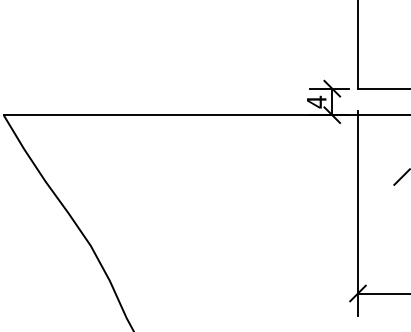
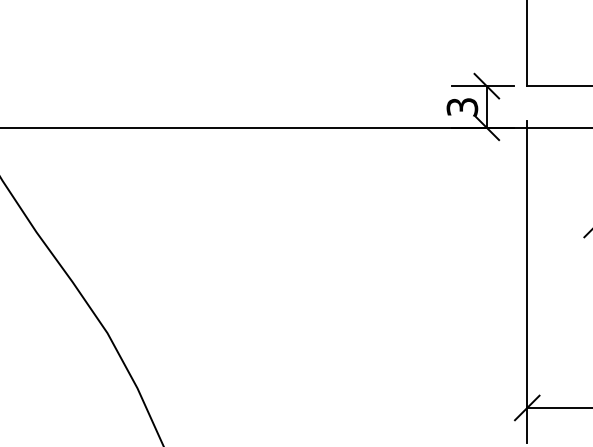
text: (316, 101) -> (462, 106), 4 -> 3

